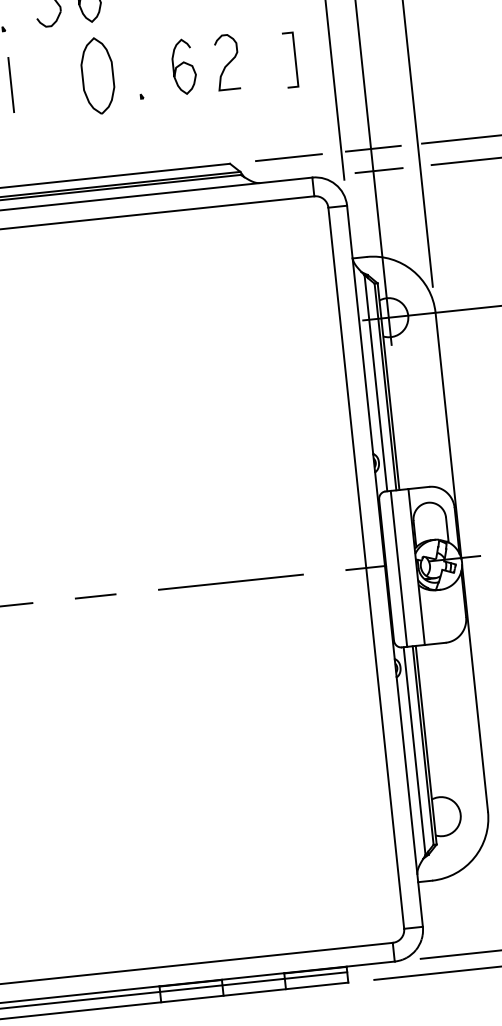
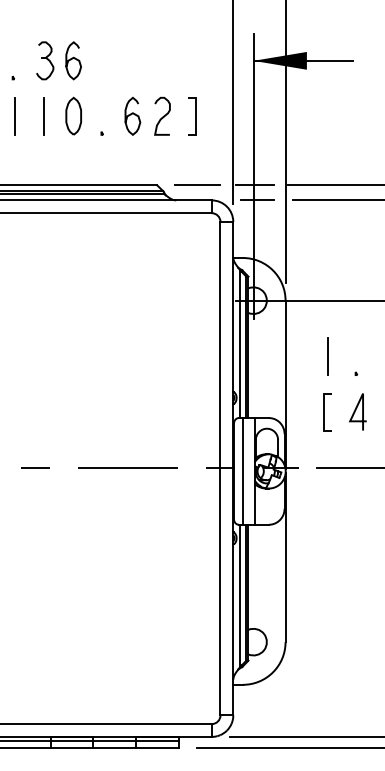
line: (295, 59) -> (195, 116), moved
part: (97, 74) -> (73, 115), size x0.71
line: (54, 79) -> (44, 115), added

